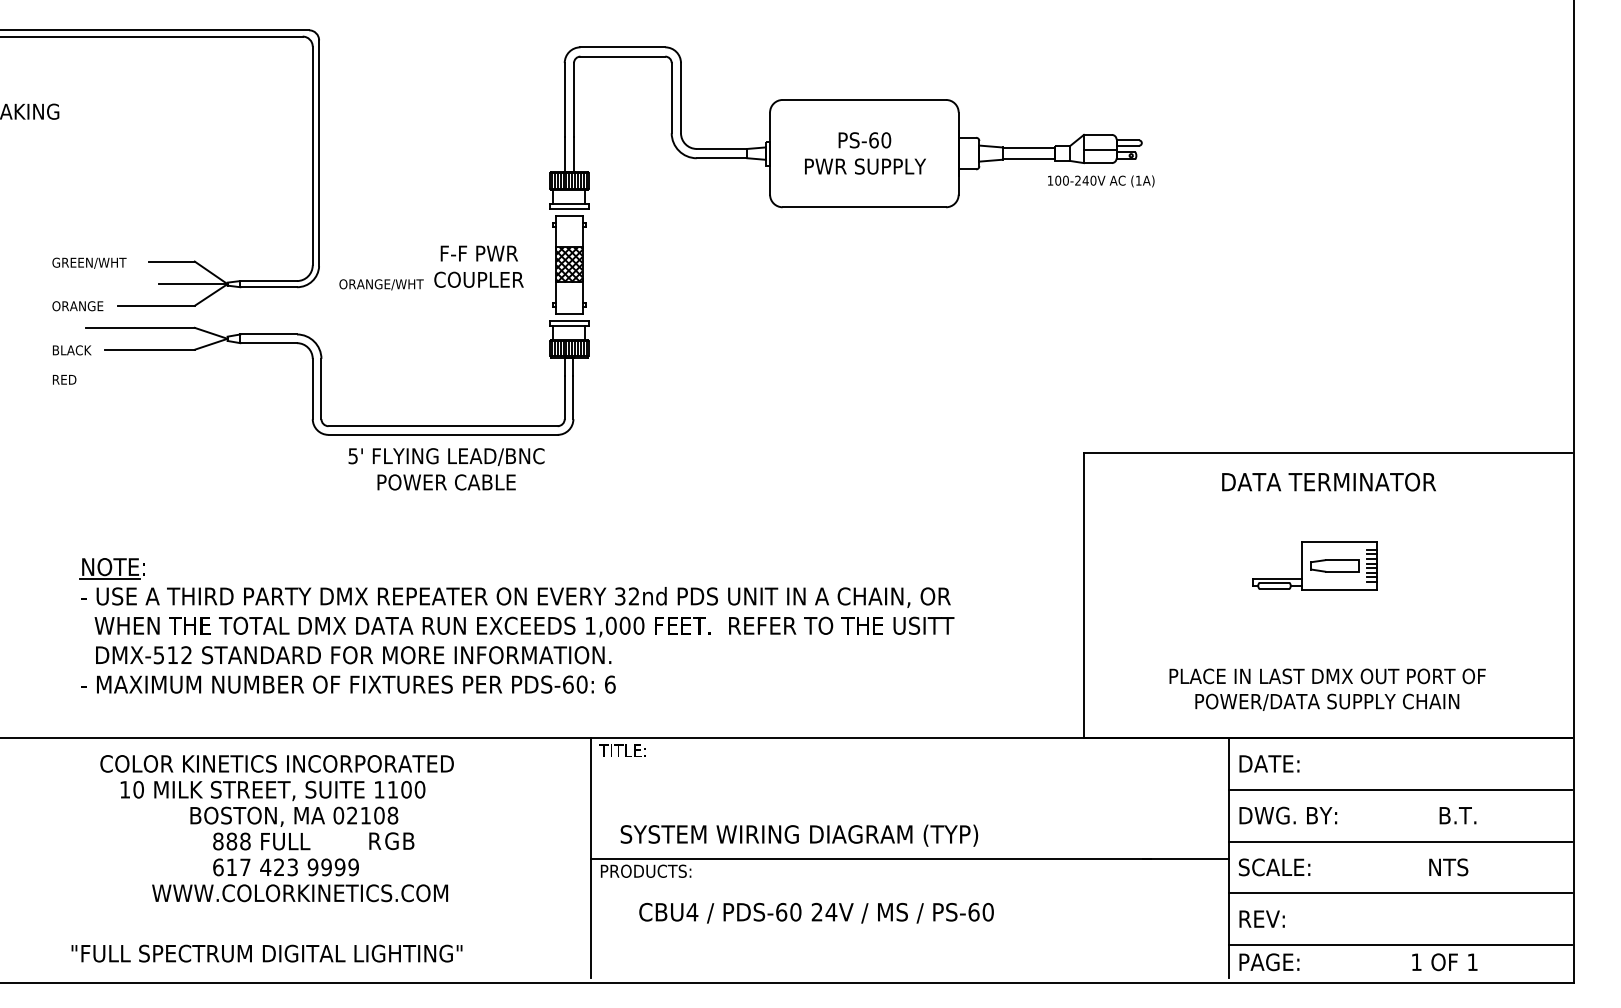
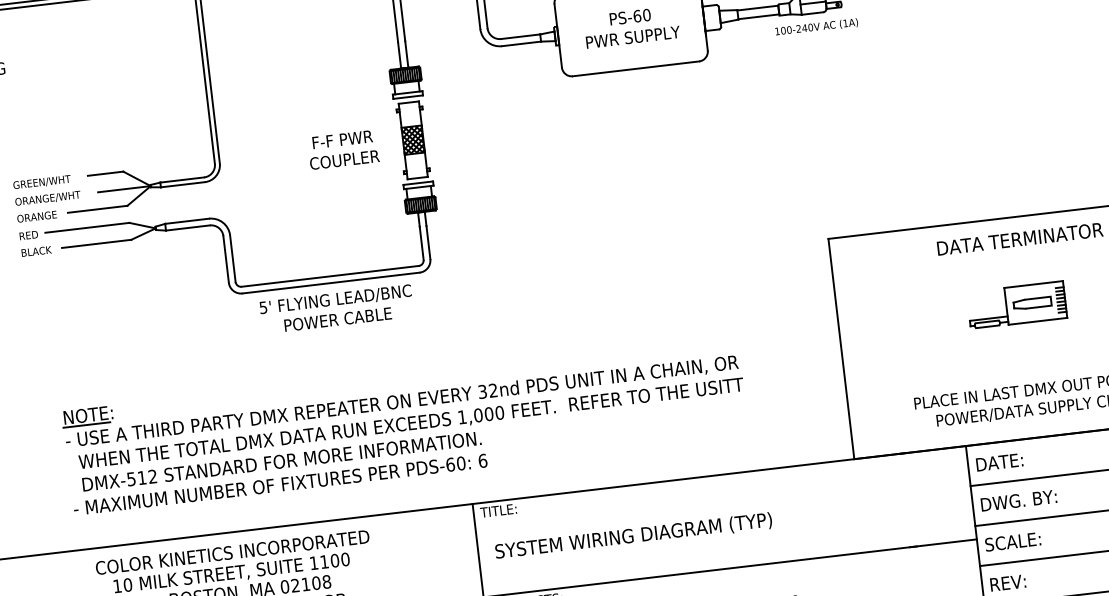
text: (381, 284) -> (47, 198), moved
text: (64, 379) -> (28, 235), moved
text: (799, 835) -> (633, 536), moved

